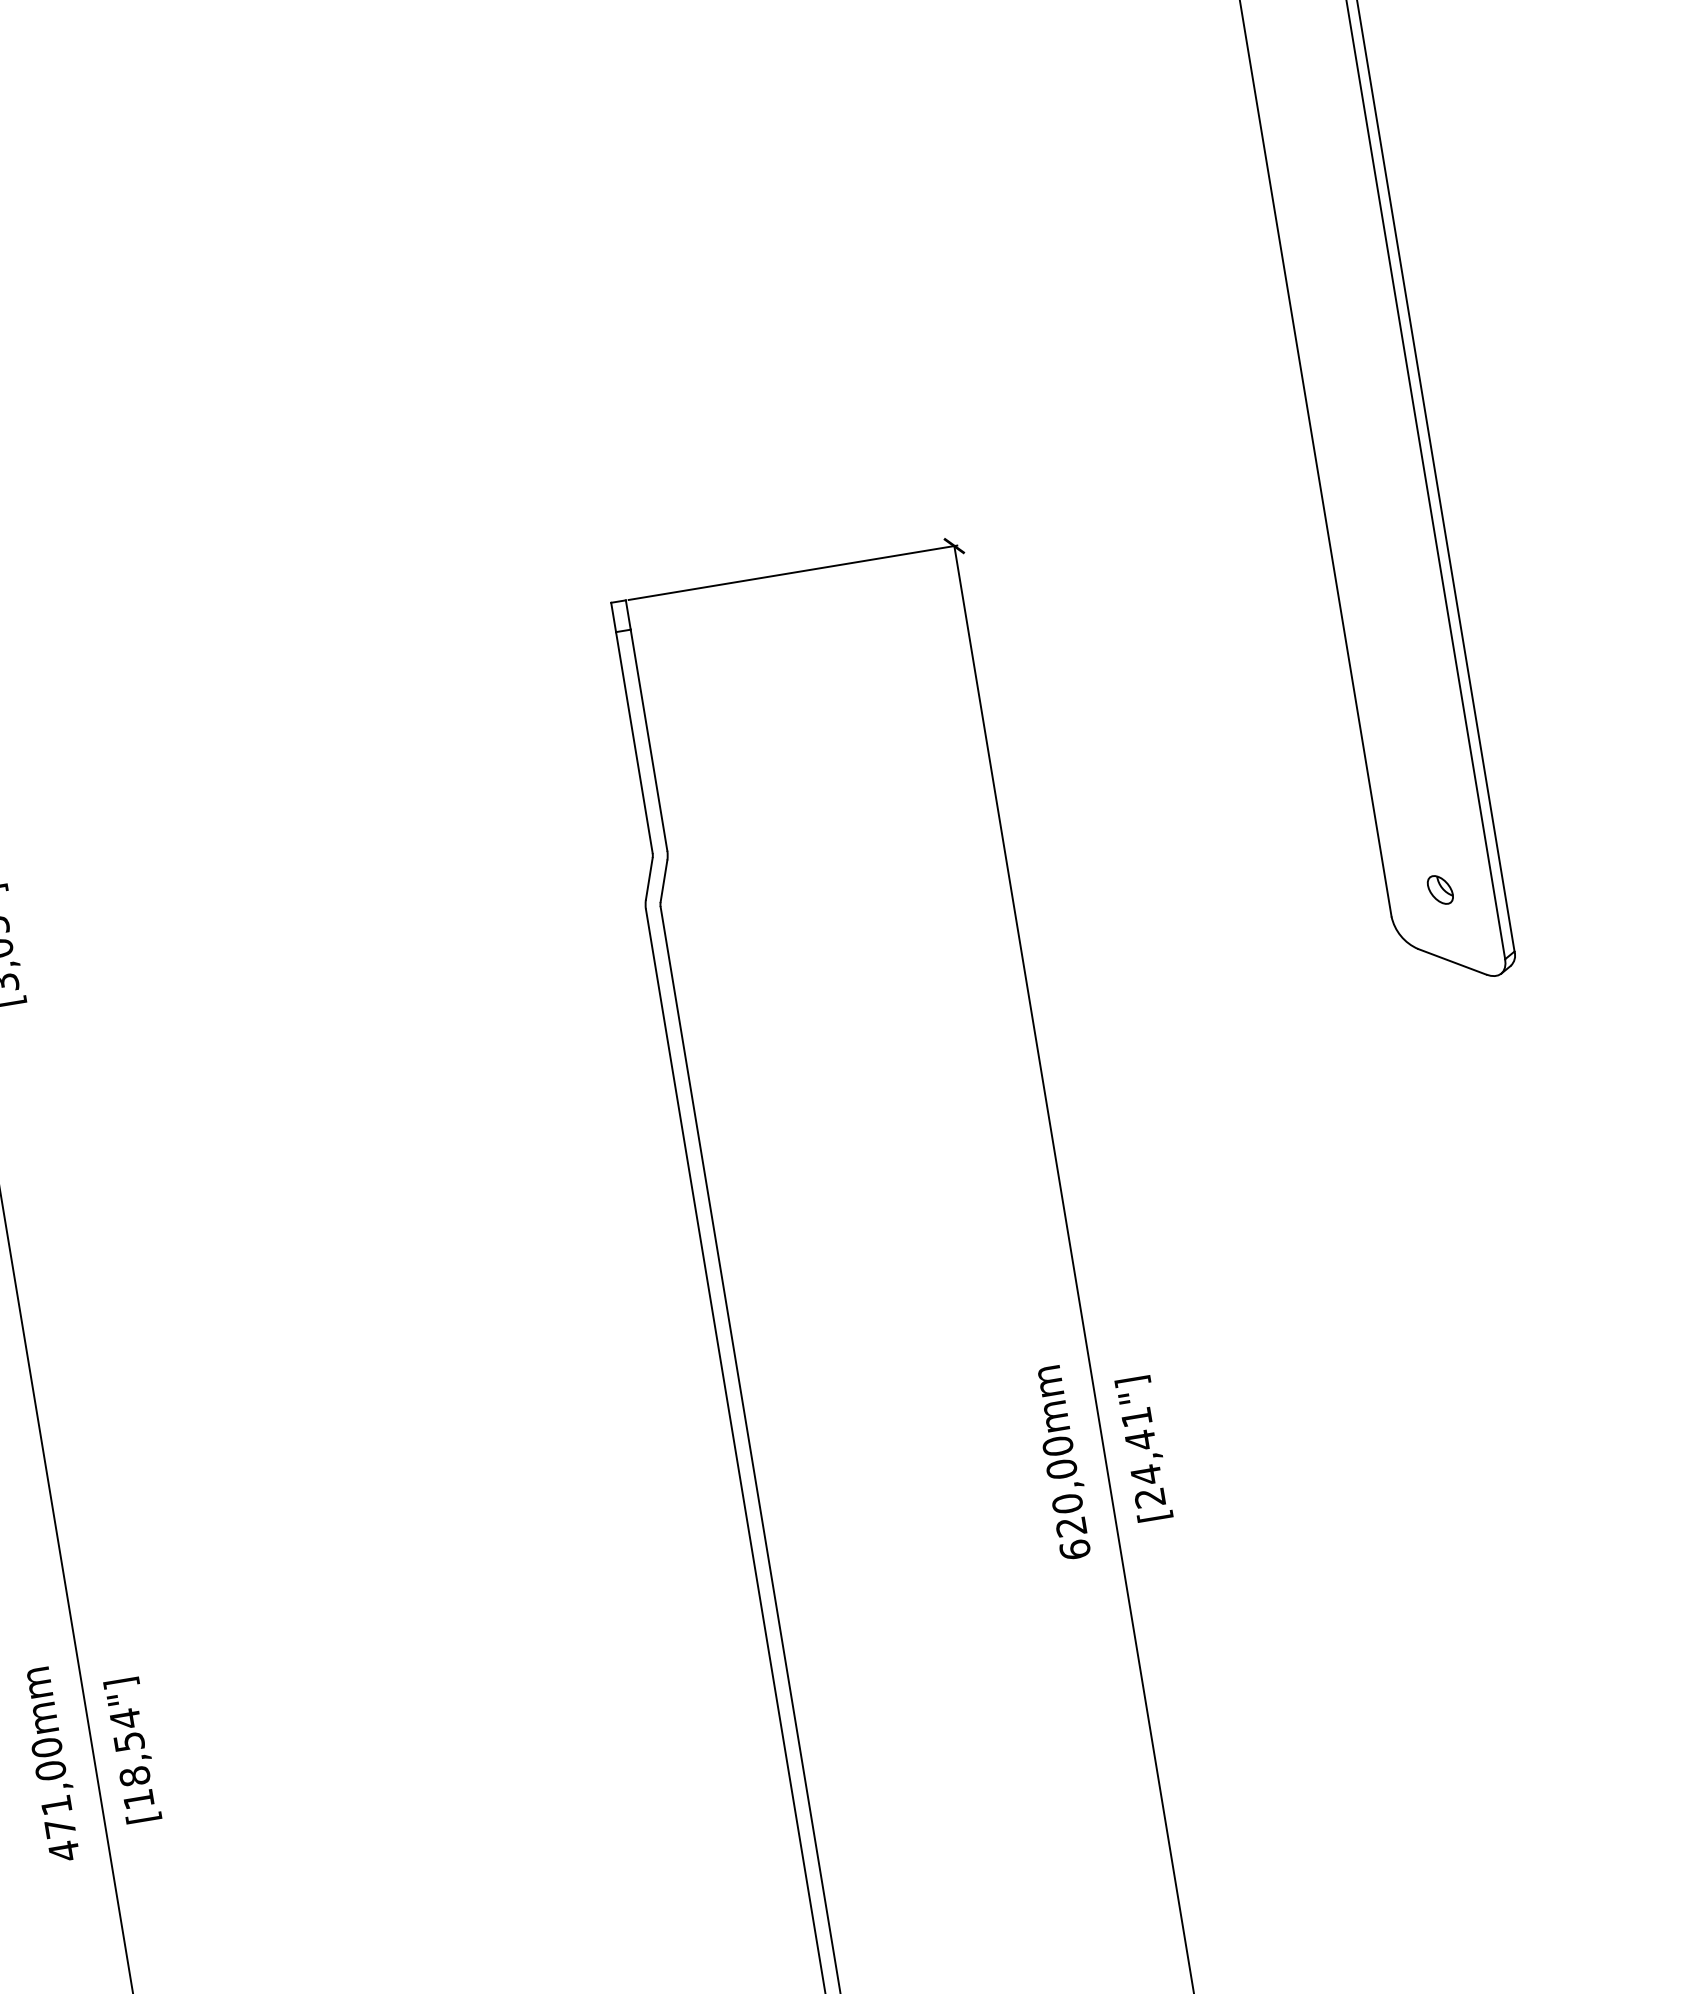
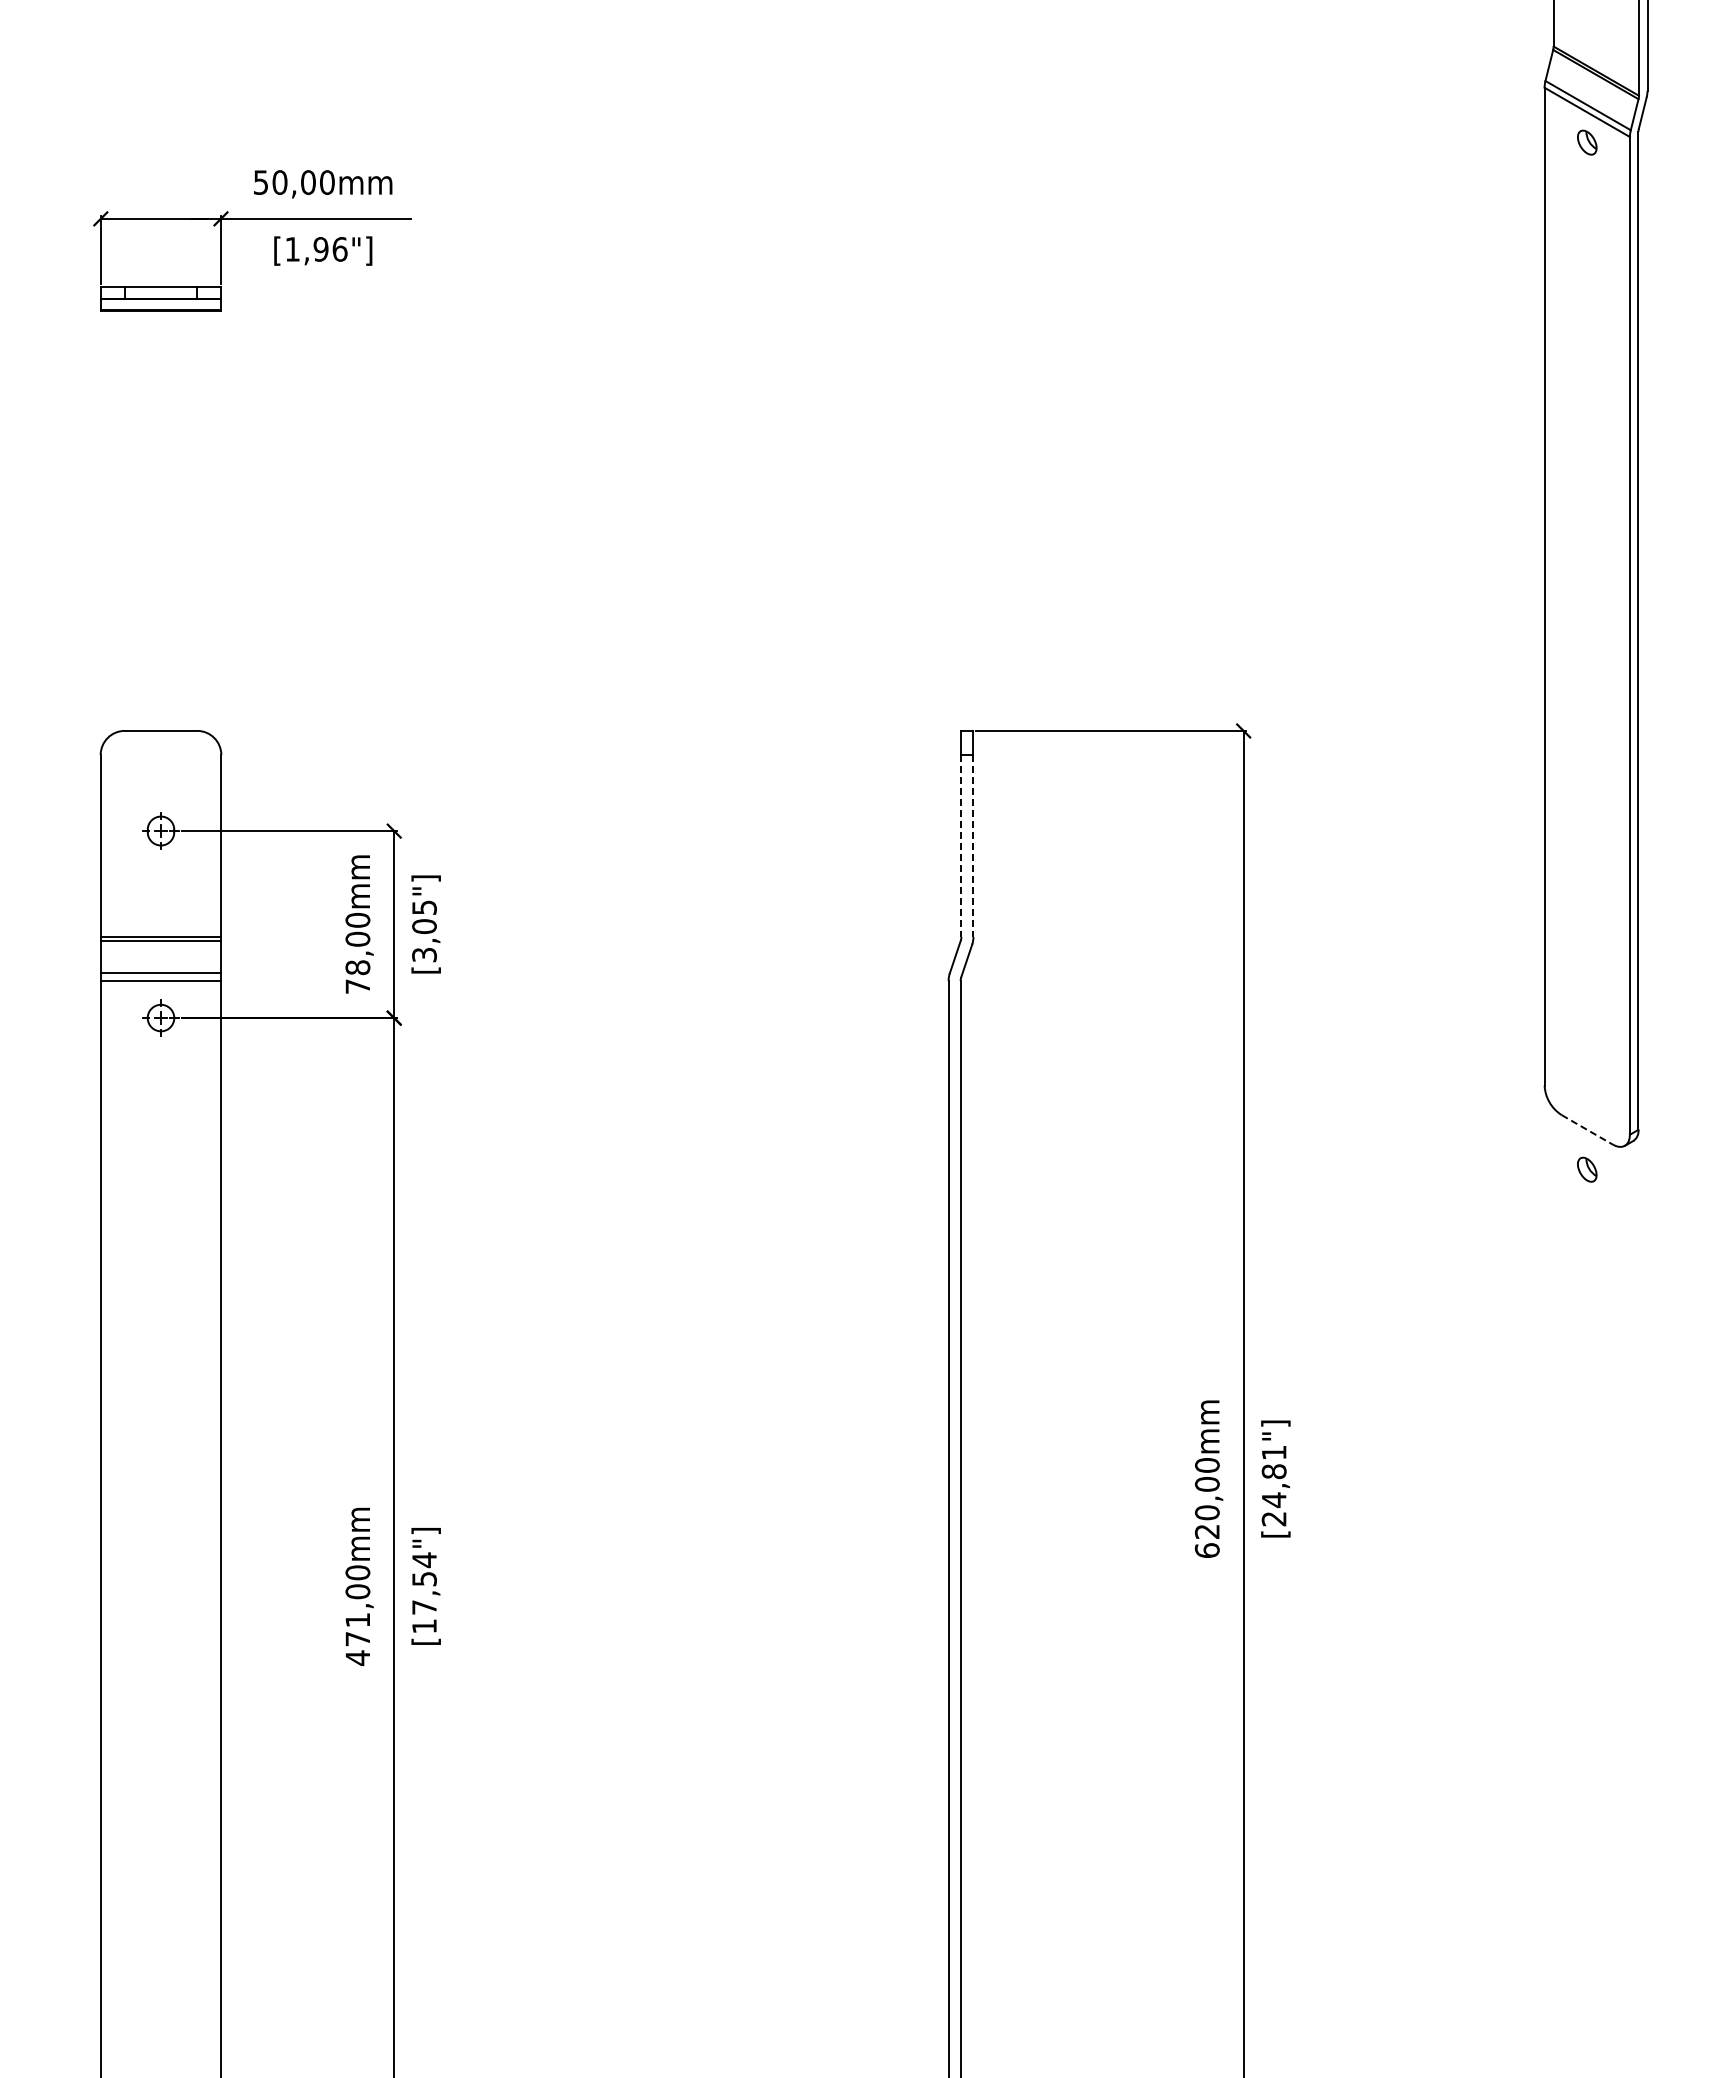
line: (648, 739) -> (973, 845), solid -> dashed
line: (634, 742) -> (961, 845), solid -> dashed
part: (1440, 889) -> (1587, 1169), moved
line: (1452, 961) -> (1587, 1129), solid -> dashed
text: (1139, 1440) -> (1273, 1471), [24,41"] -> [24,81"]
text: (134, 1776) -> (424, 1607), [18,54"] -> [17,54"]

